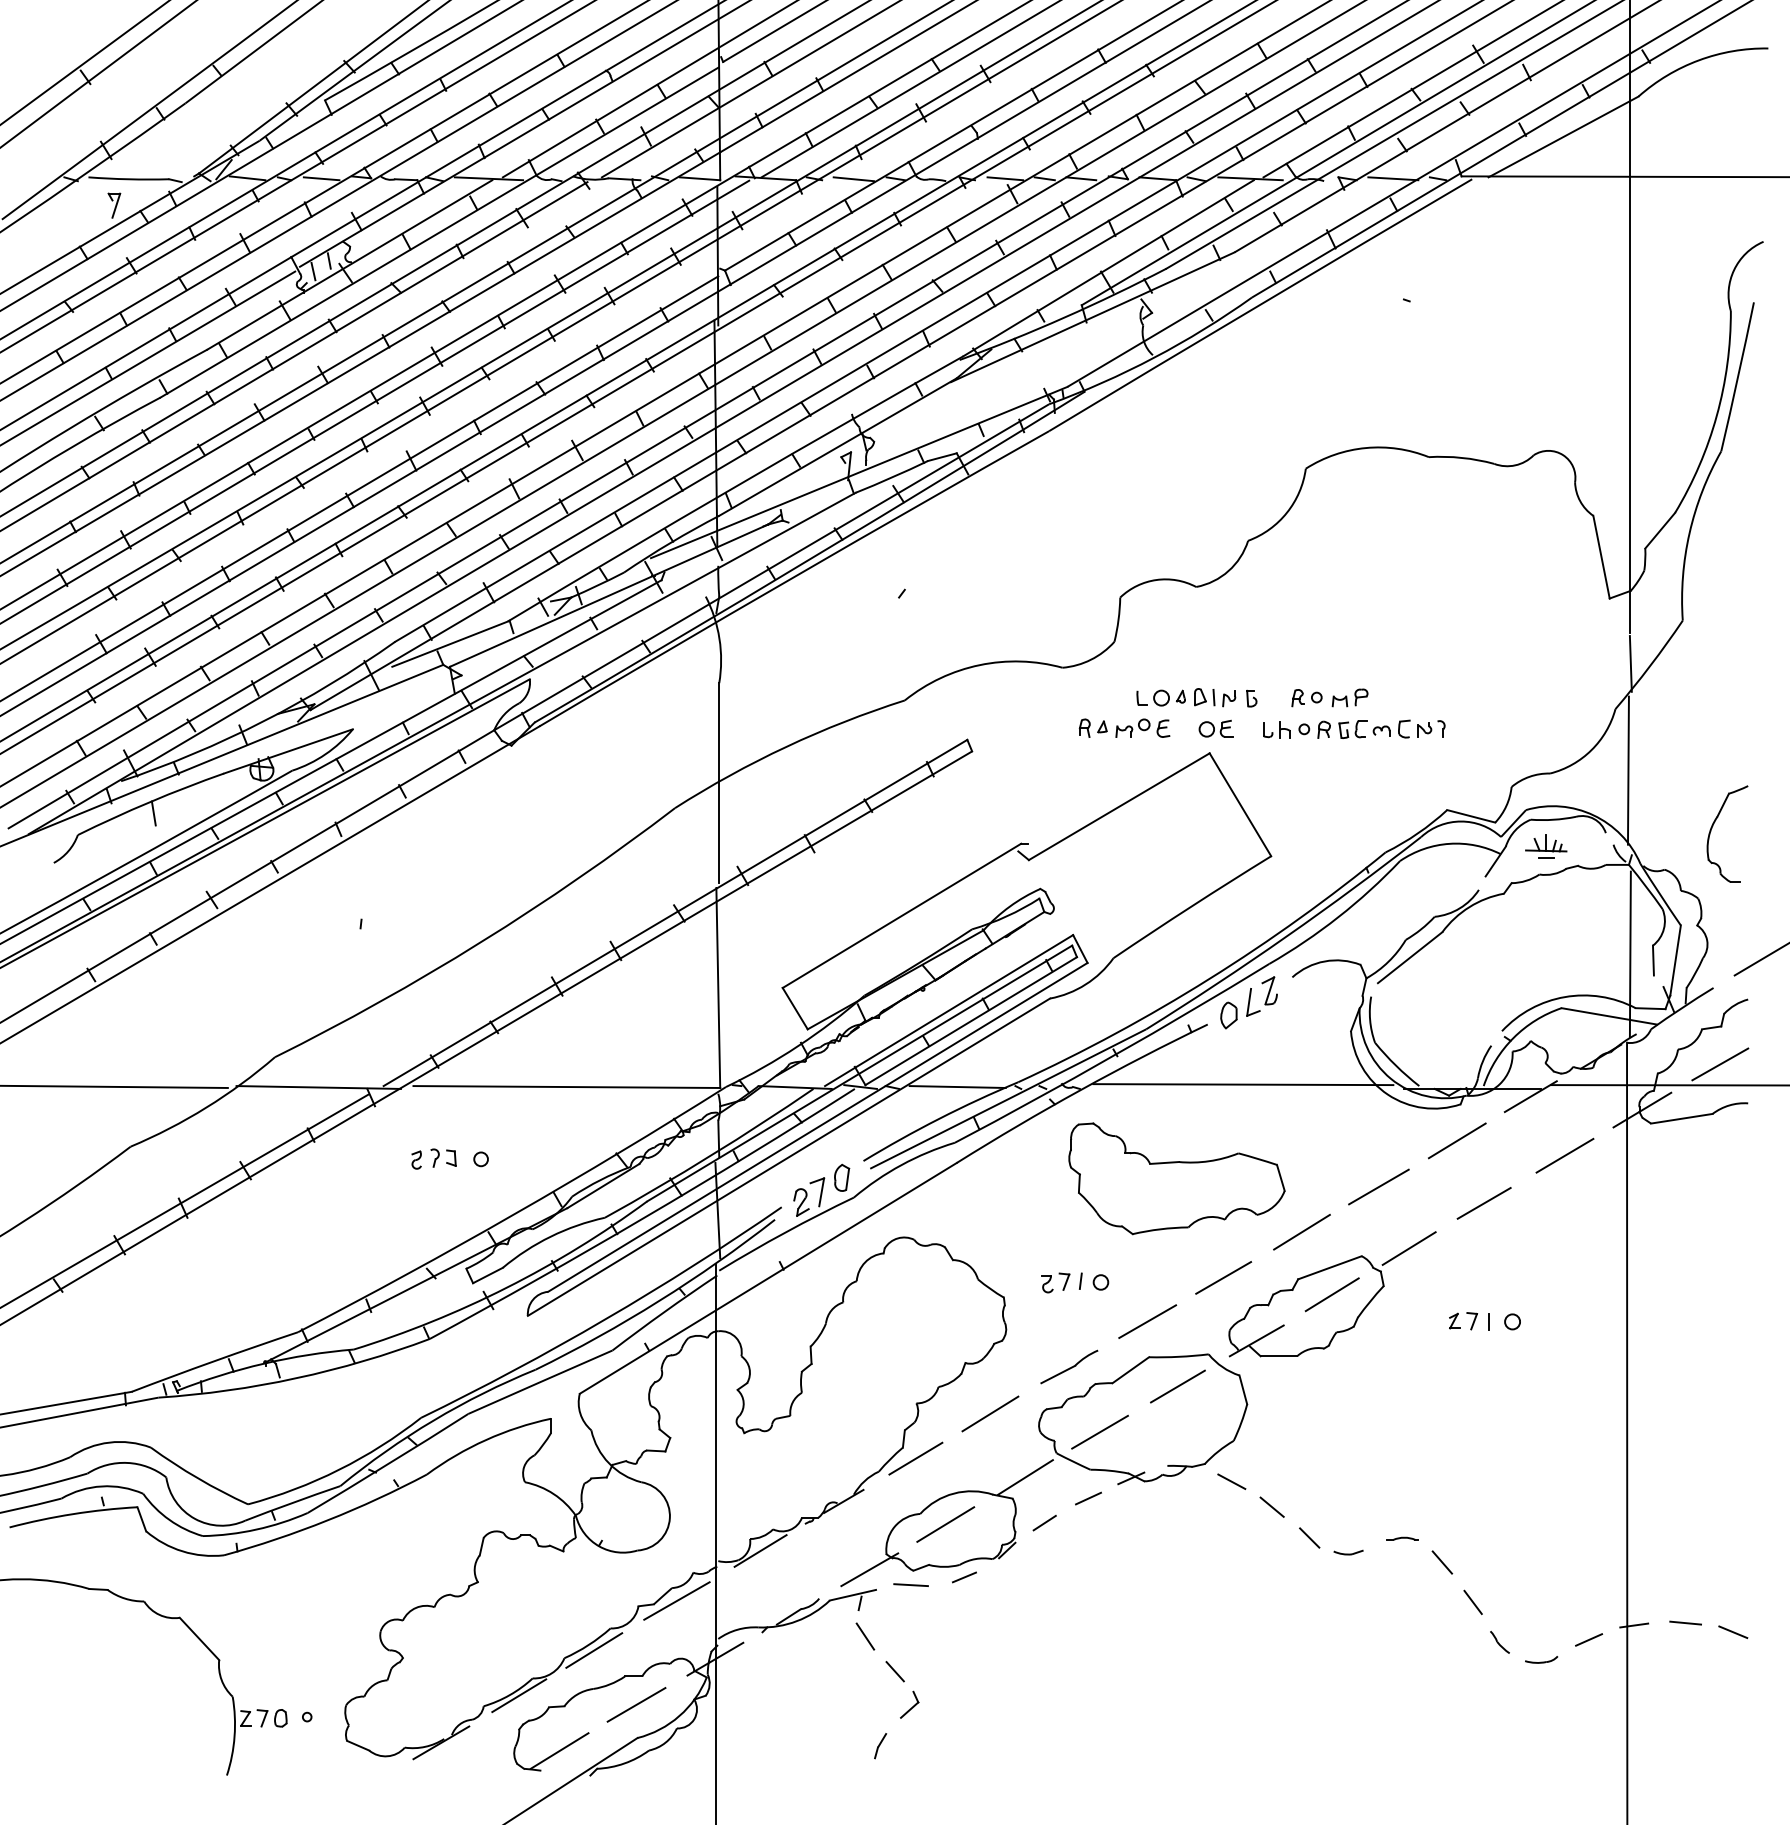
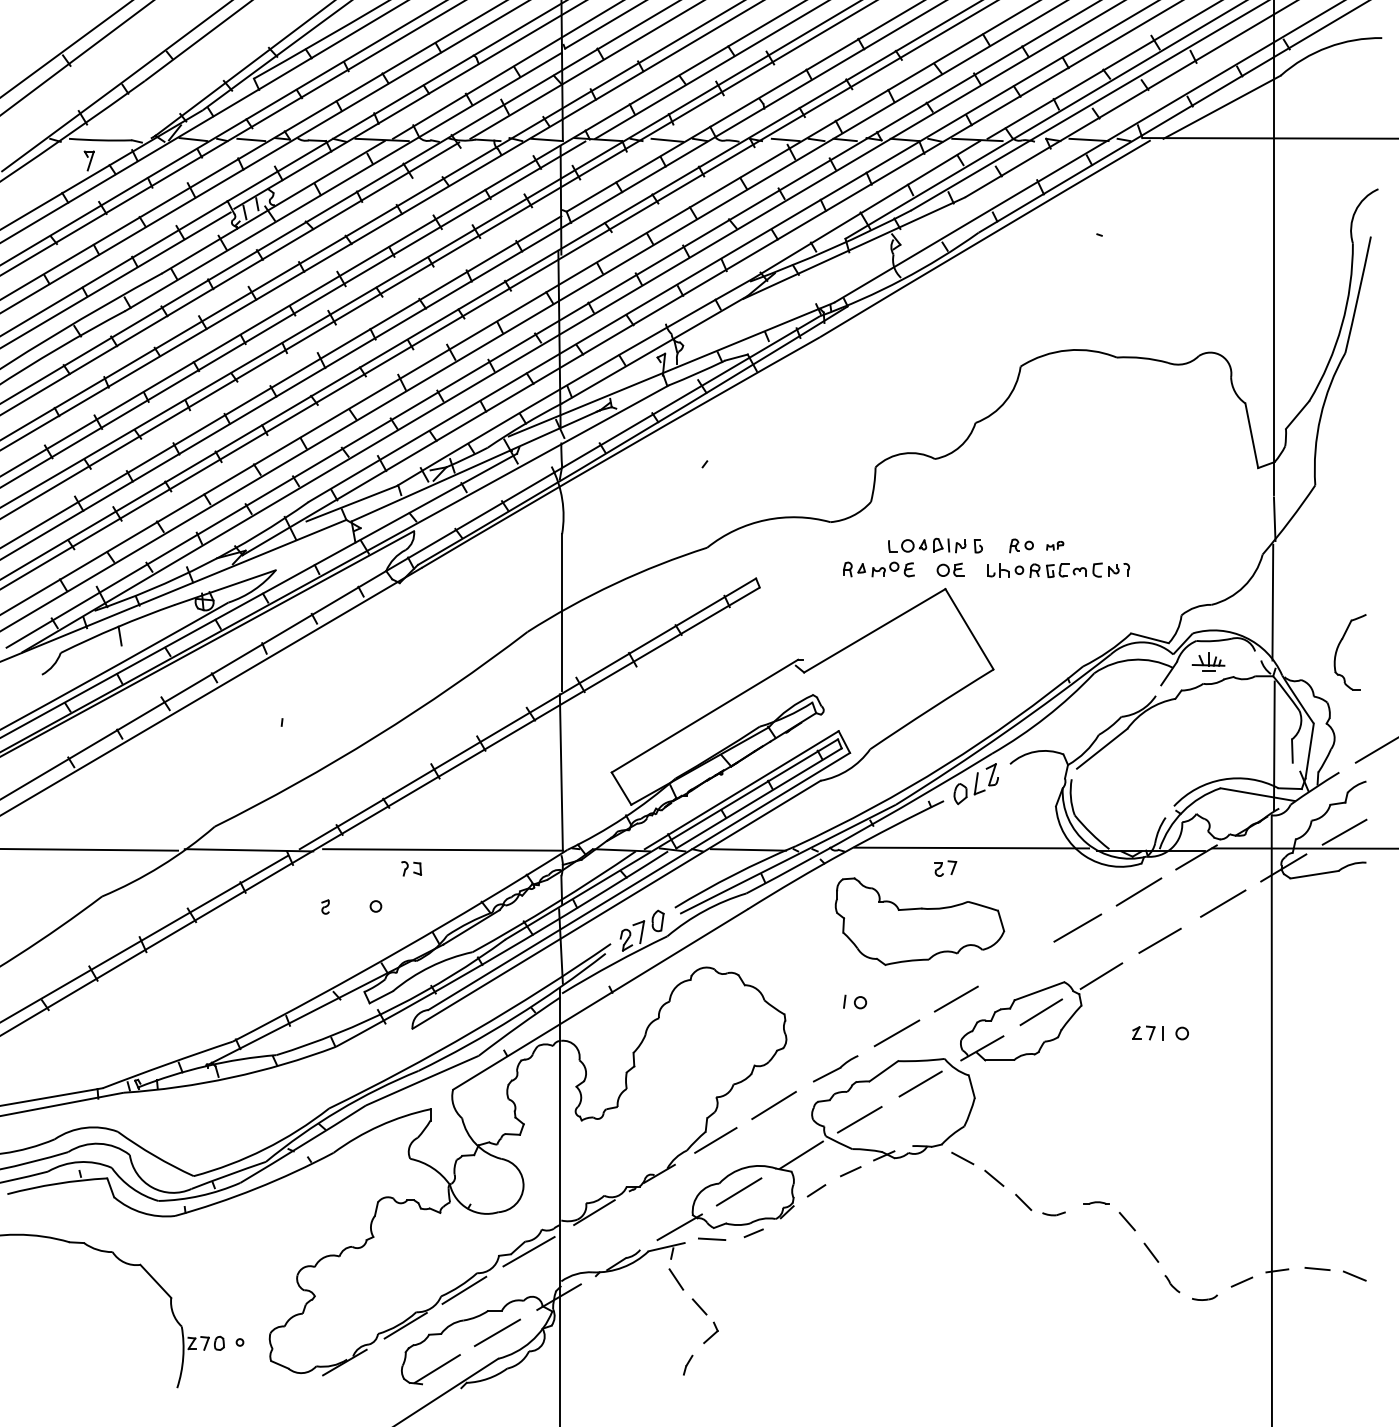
part: (1349, 697) -> (1054, 545), size x0.6
part: (443, 1157) -> (411, 868), moved
line: (1301, 1231) -> (1017, 962), removed
part: (1055, 1282) -> (945, 868), moved

